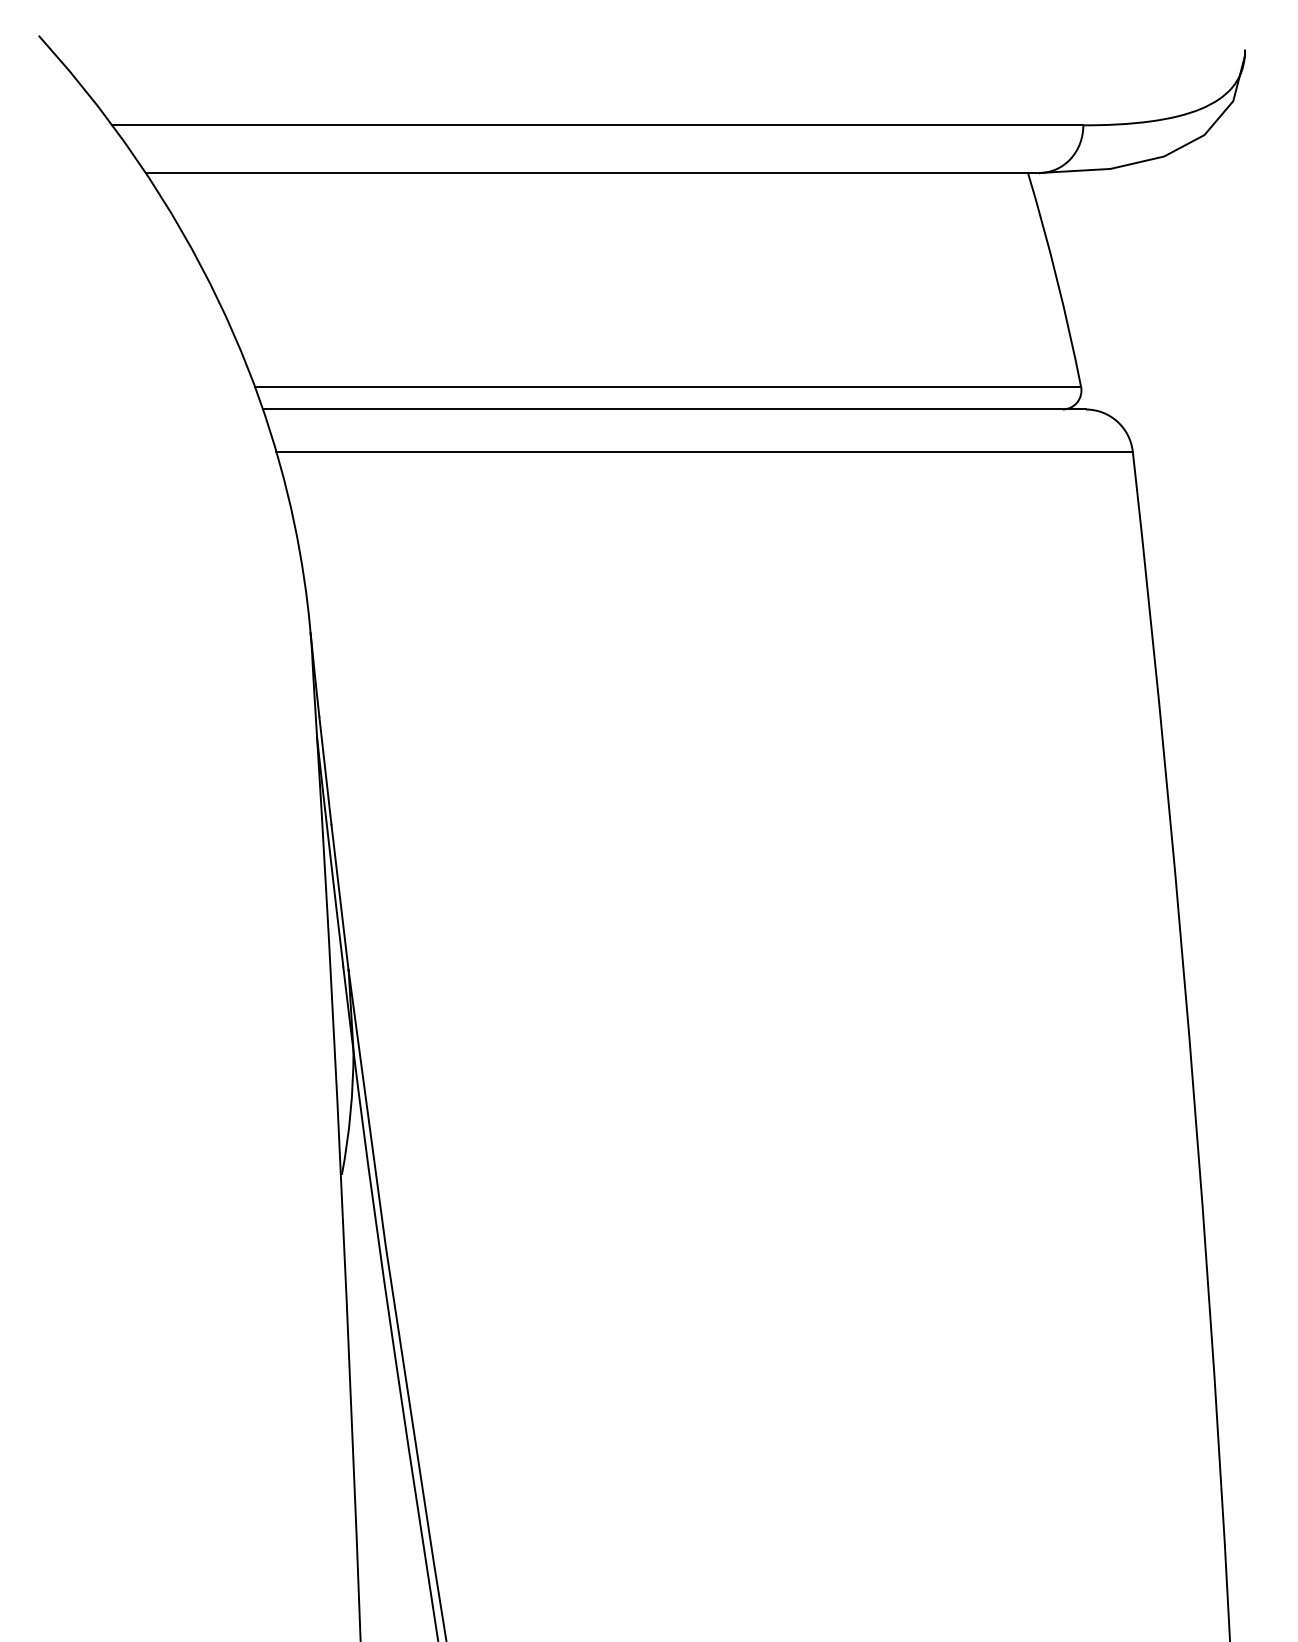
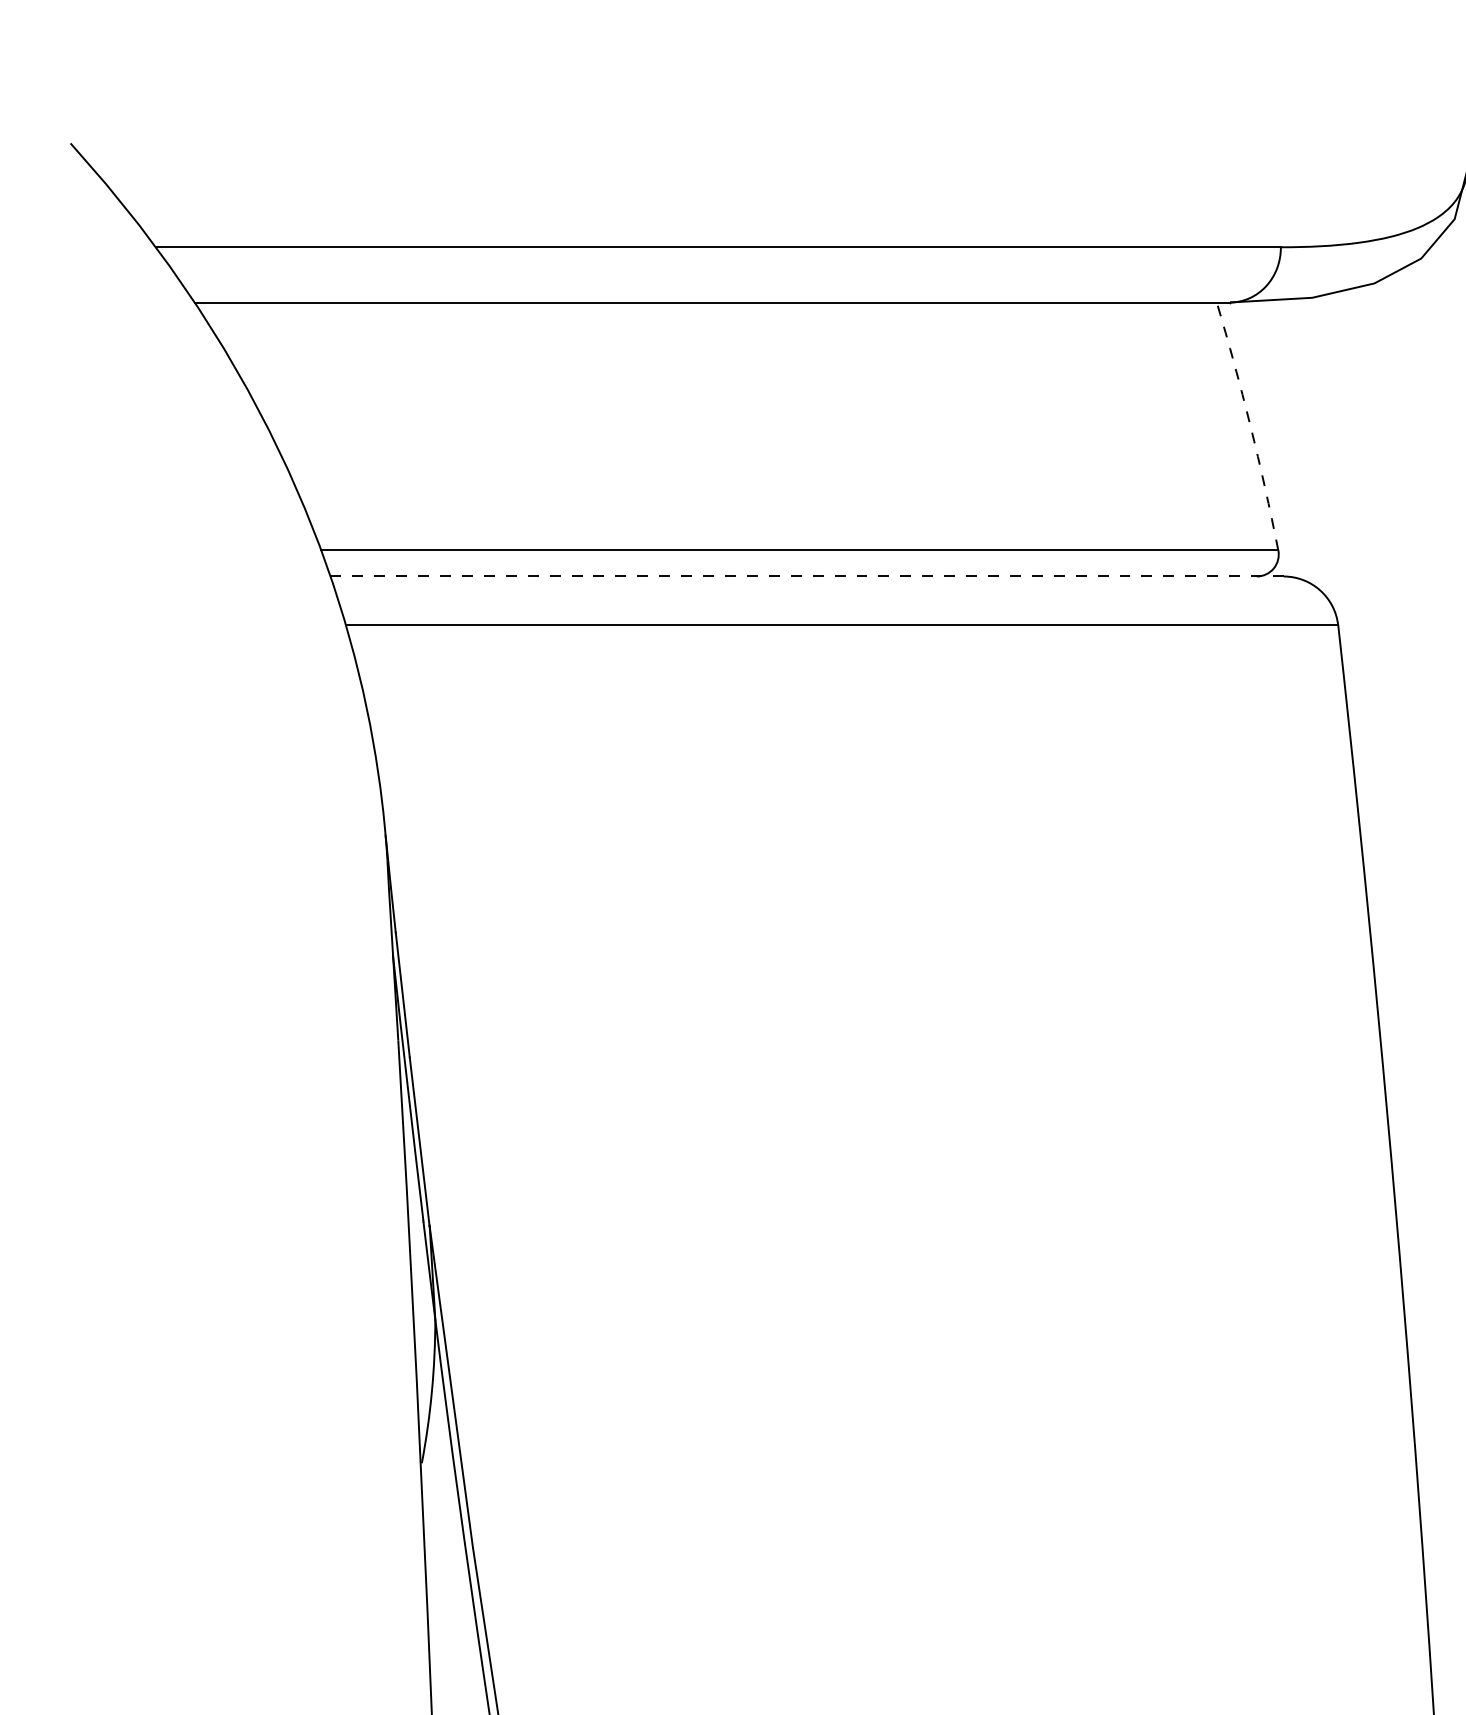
arc: (1057, 279) -> (1250, 425), solid -> dashed
line: (674, 409) -> (807, 576), solid -> dashed

